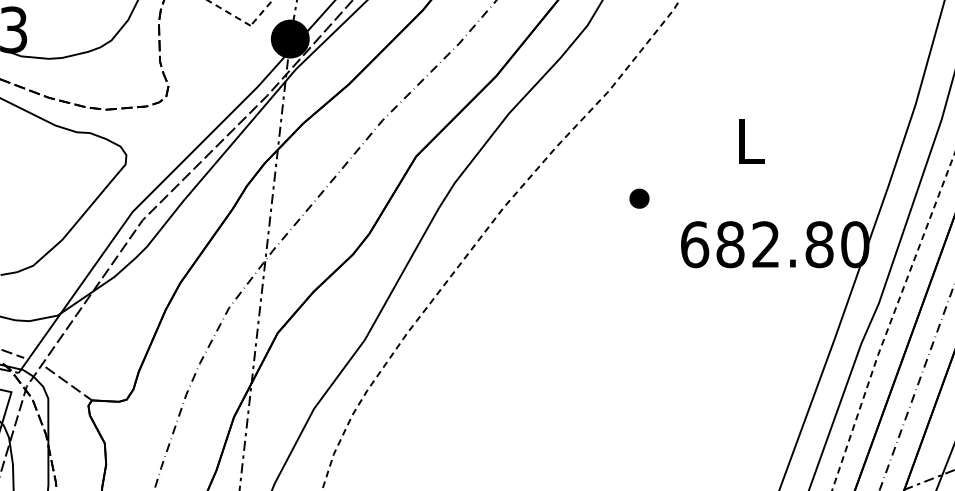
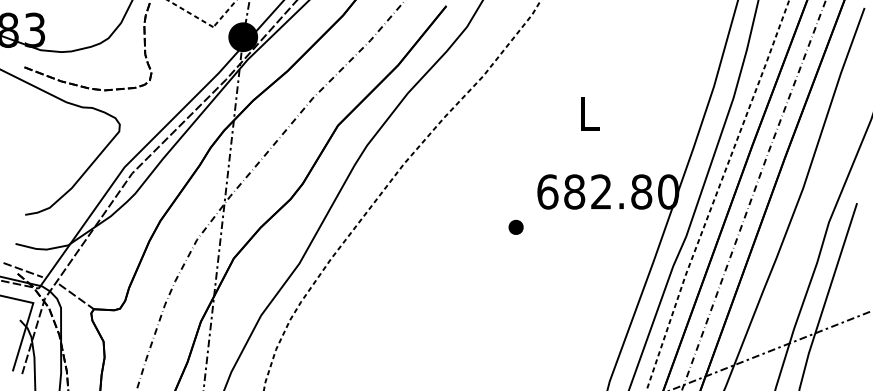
part: (638, 198) -> (515, 227), moved

